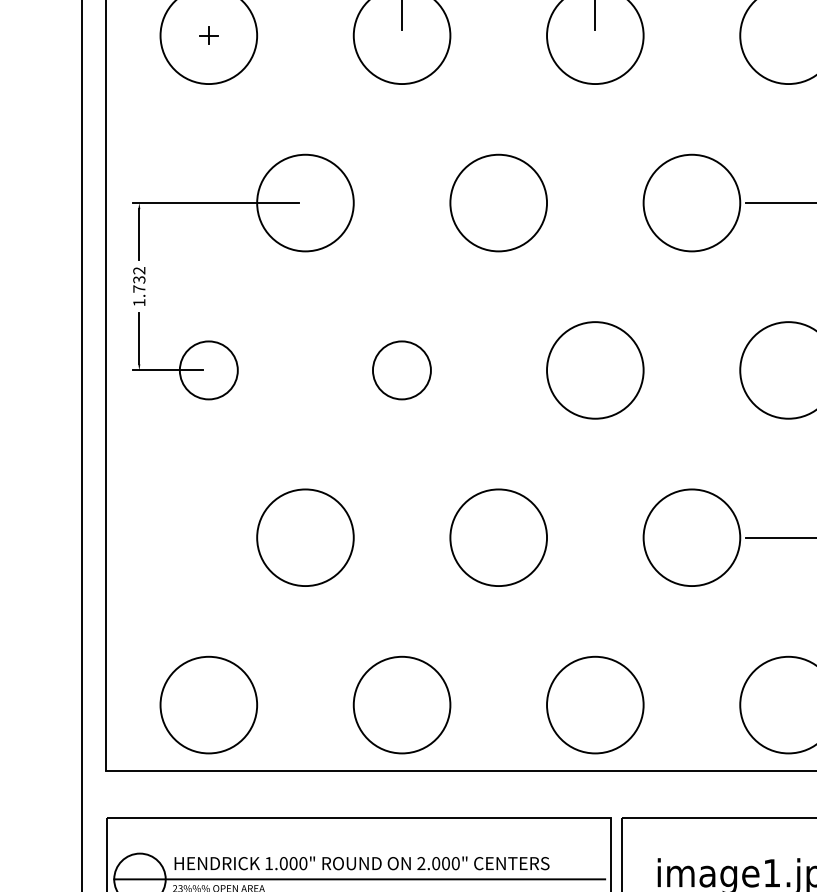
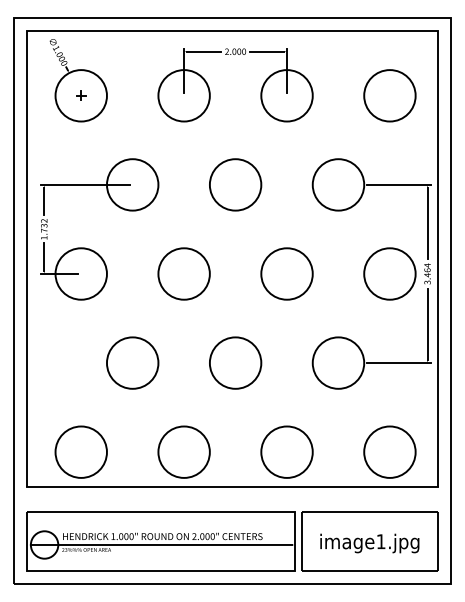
circle: (207, 369) -> (80, 273), size x1.67
circle: (400, 369) -> (183, 273), size x1.67

